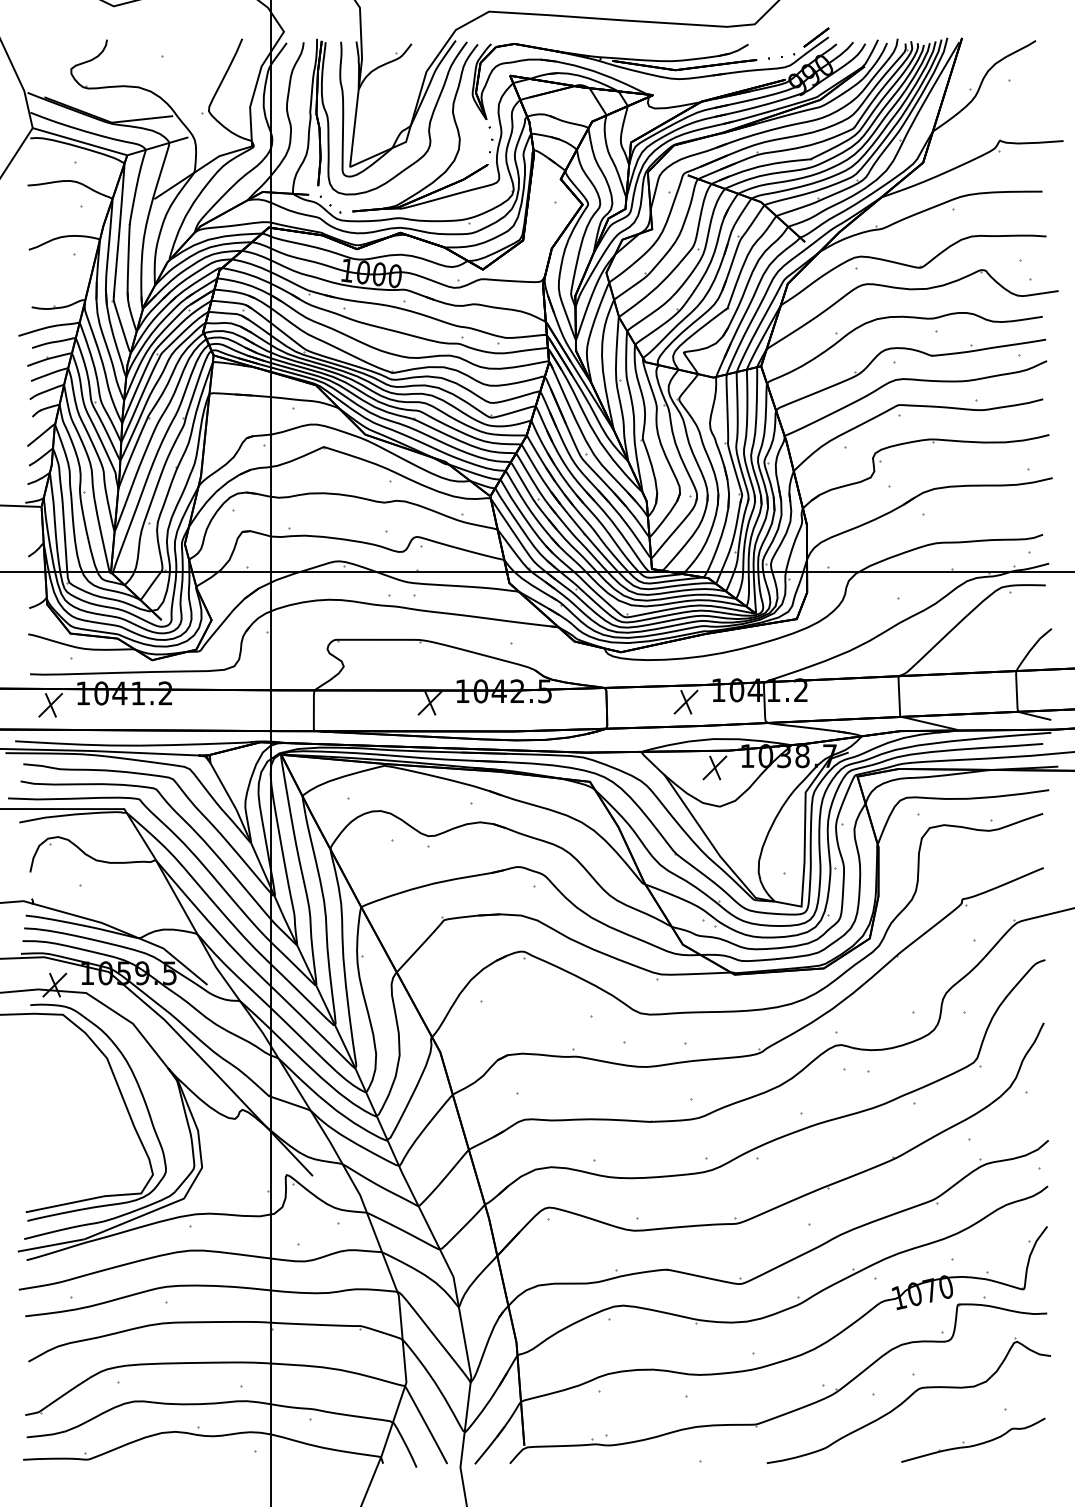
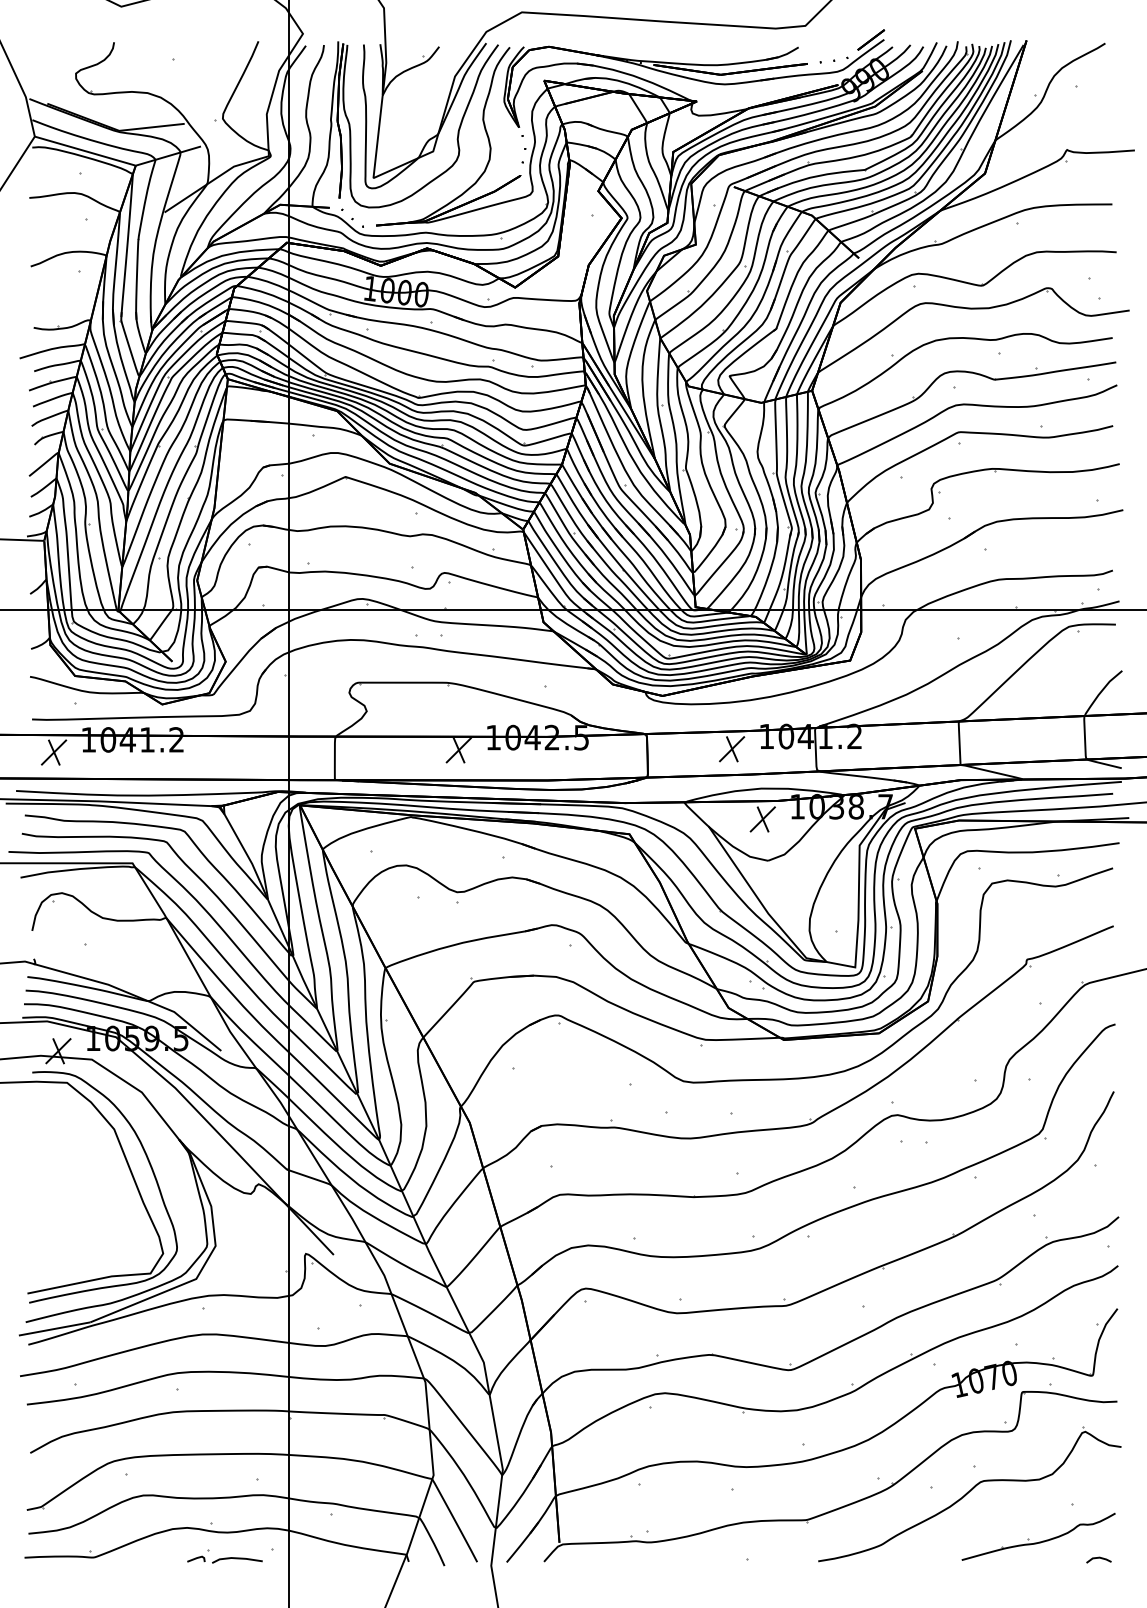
part: (210, 1458) -> (224, 1556), added
line: (1029, 1460) -> (1098, 1558), added

